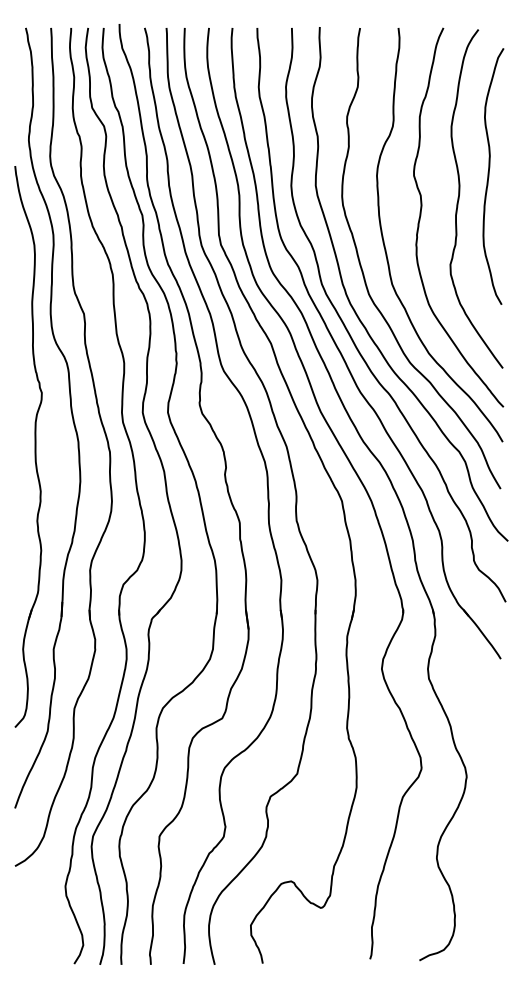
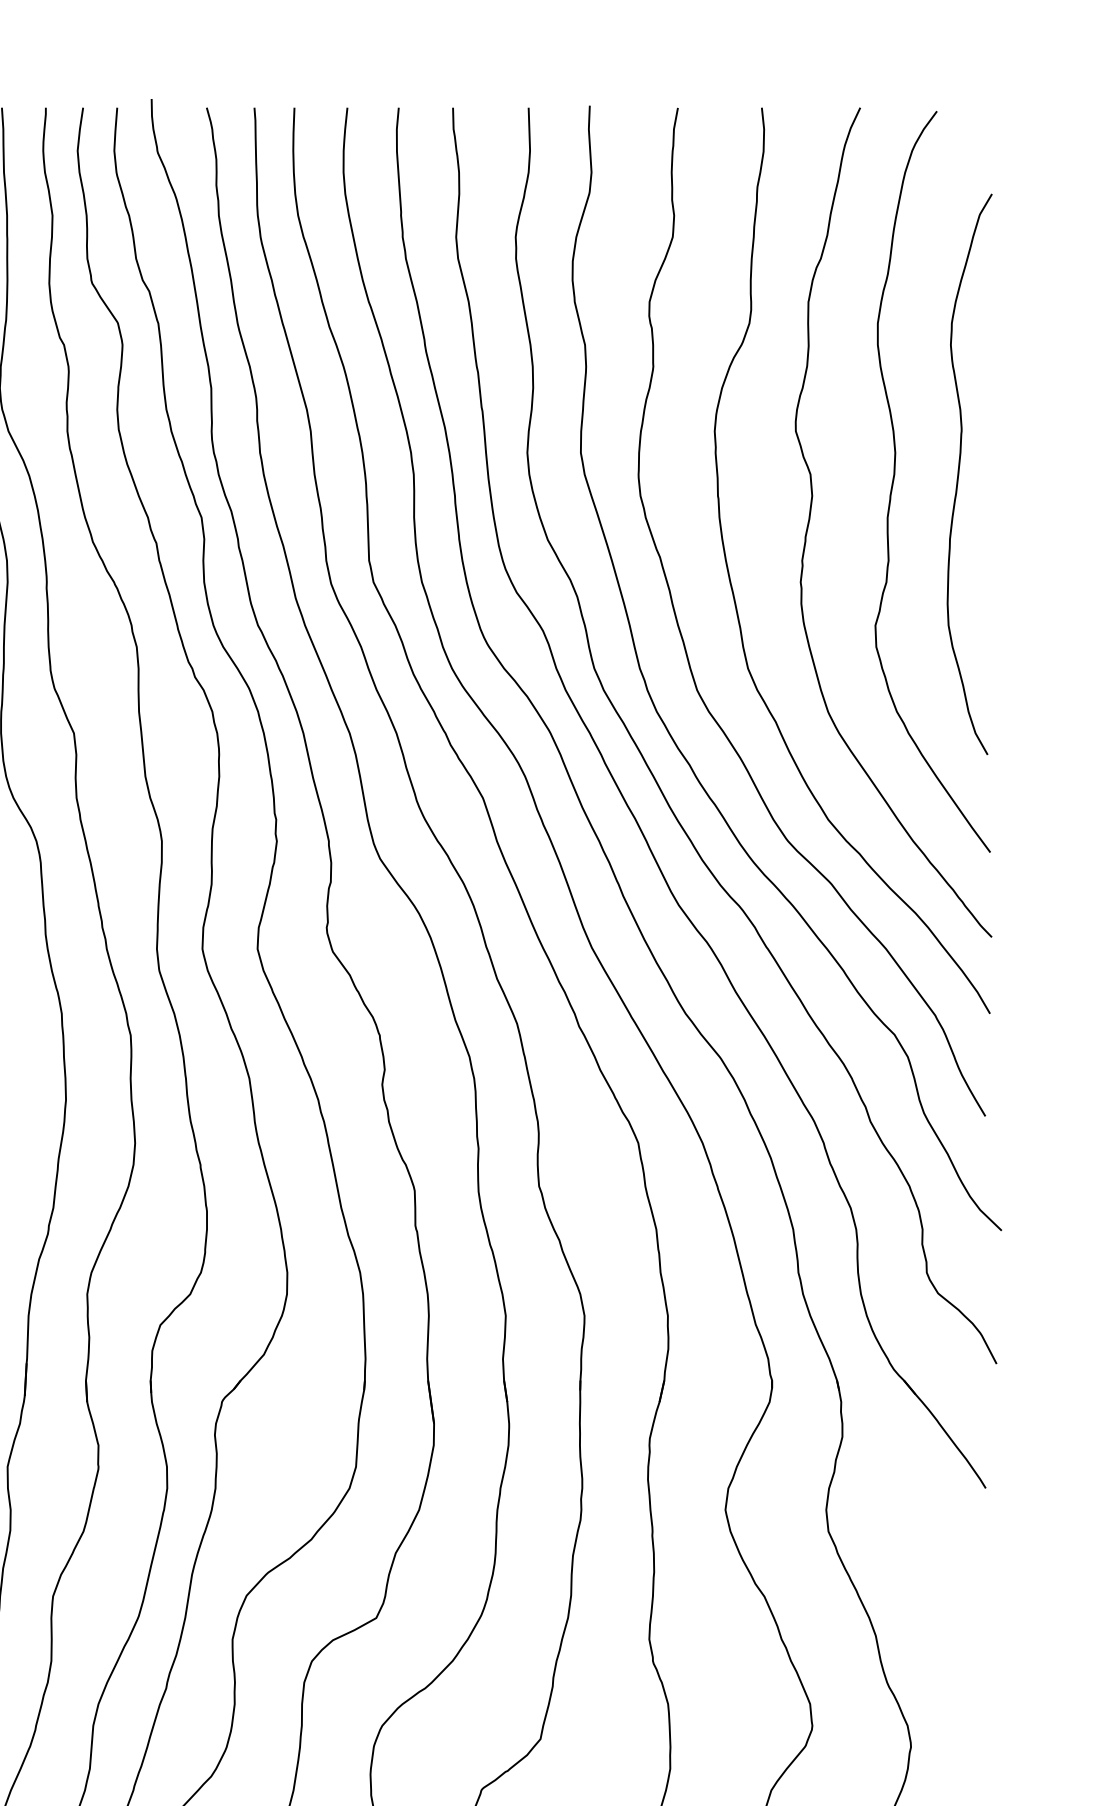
curve: (489, 176) -> (960, 474), moved

